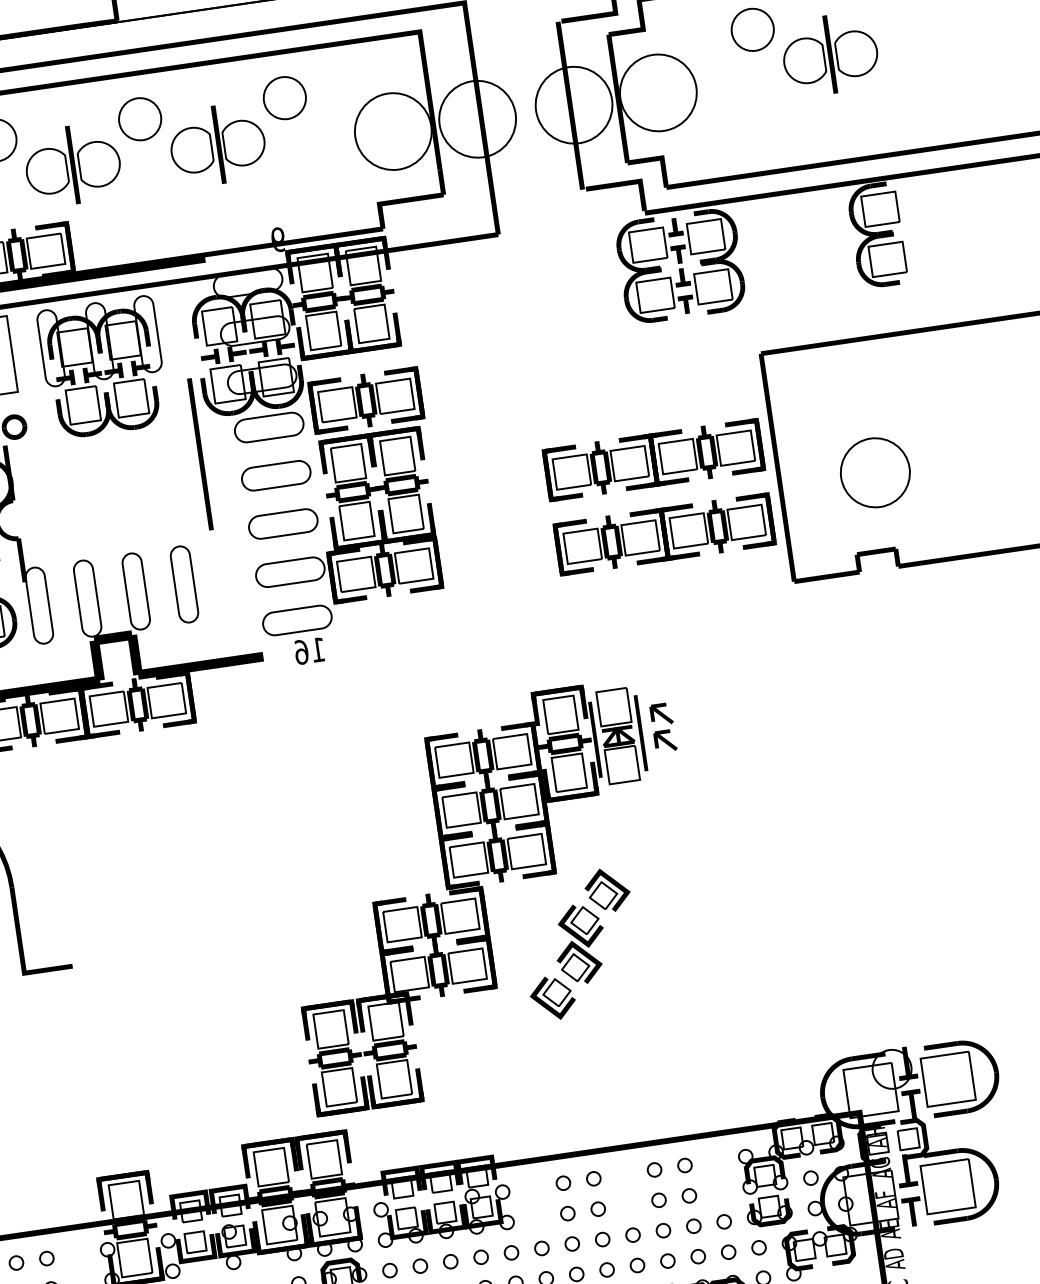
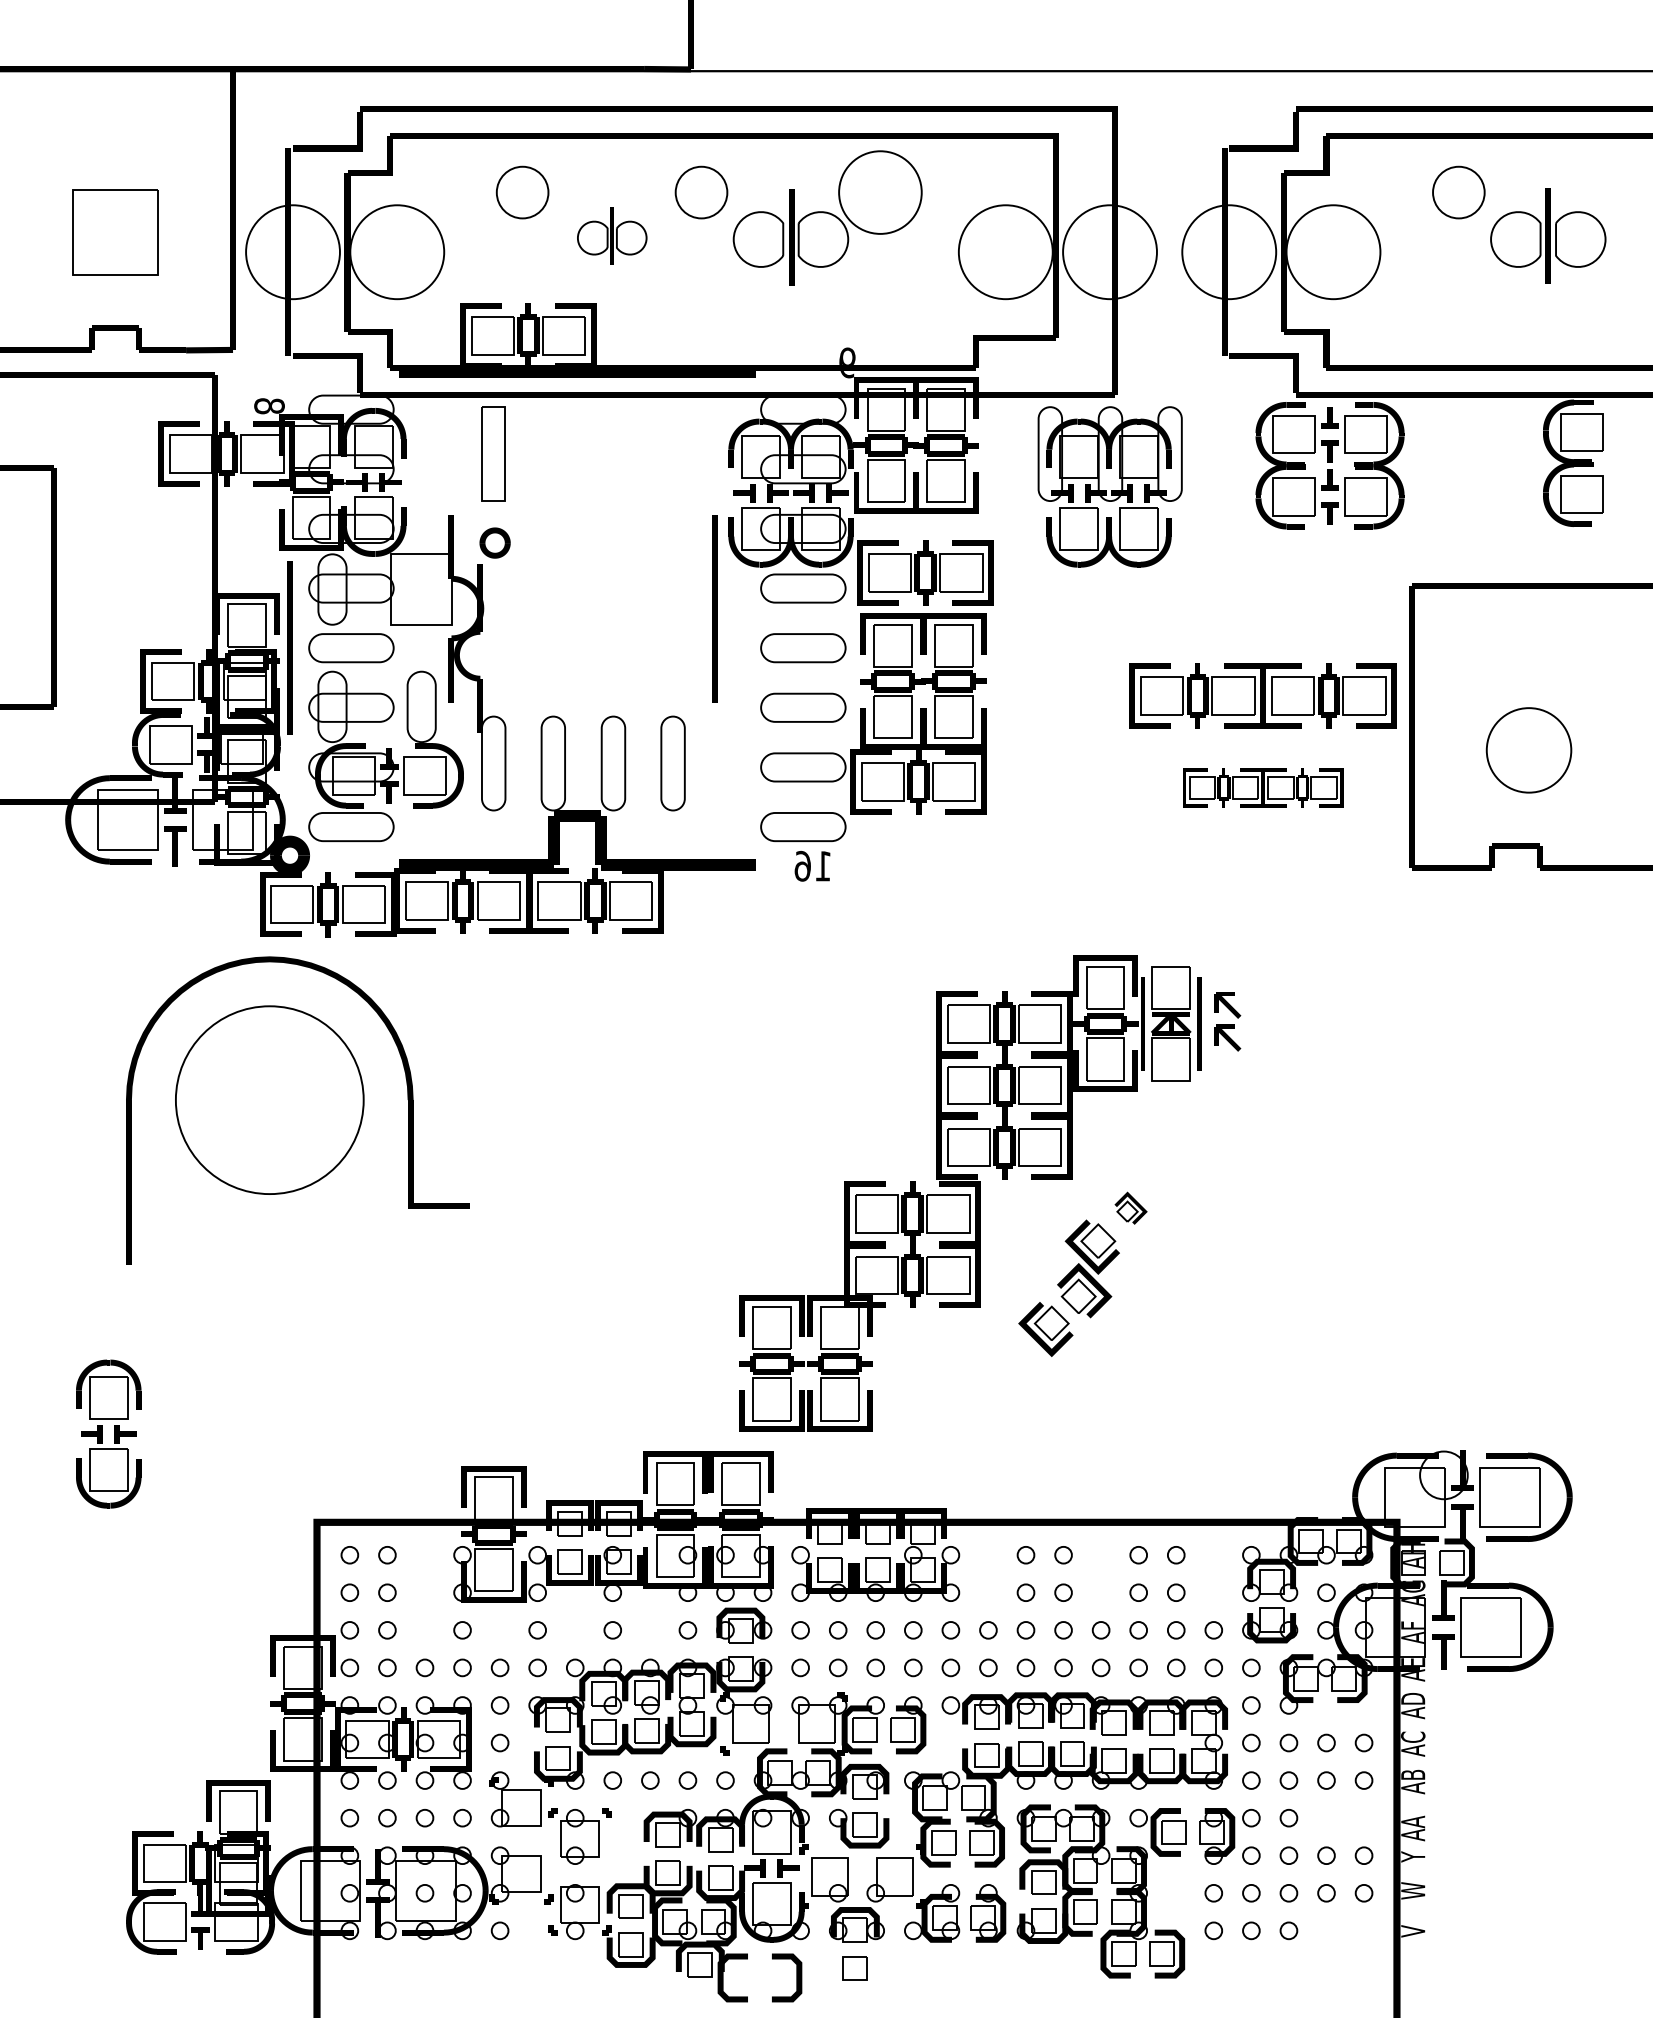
circle: (284, 98) -> (880, 192), size x1.6
part: (73, 164) -> (612, 235), size x0.6
part: (102, 367) -> (1109, 486), moved
part: (664, 534) -> (1262, 787), size x0.6
part: (606, 889) -> (1130, 1207), size x0.6

